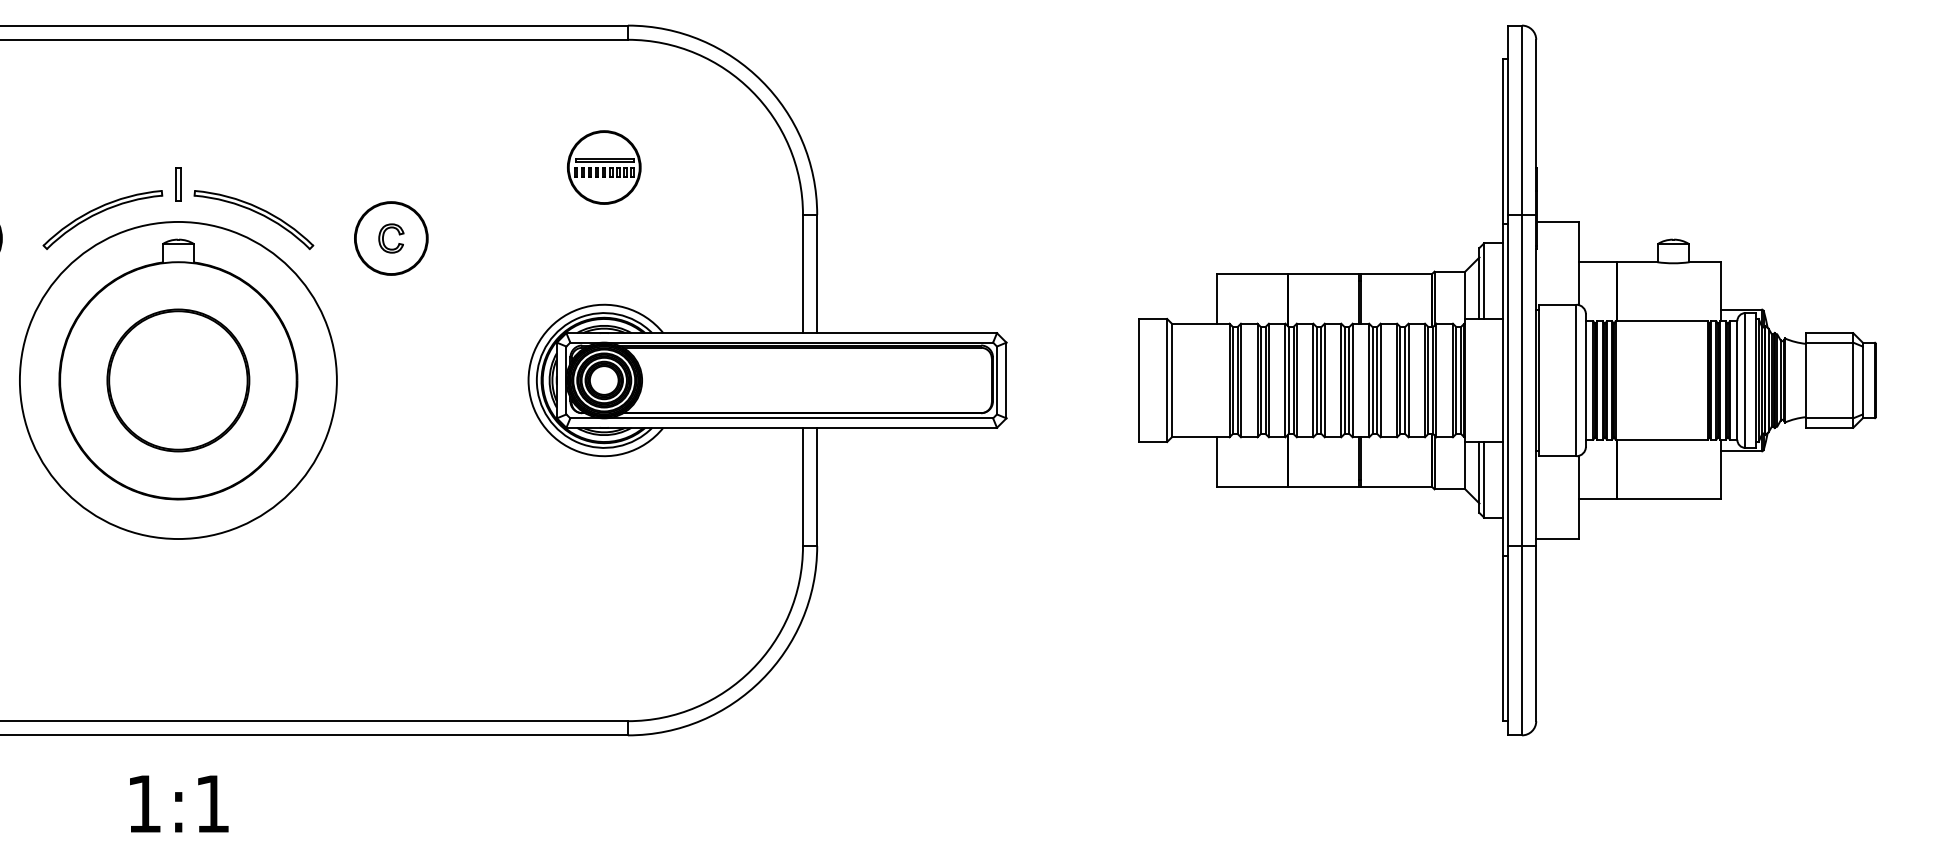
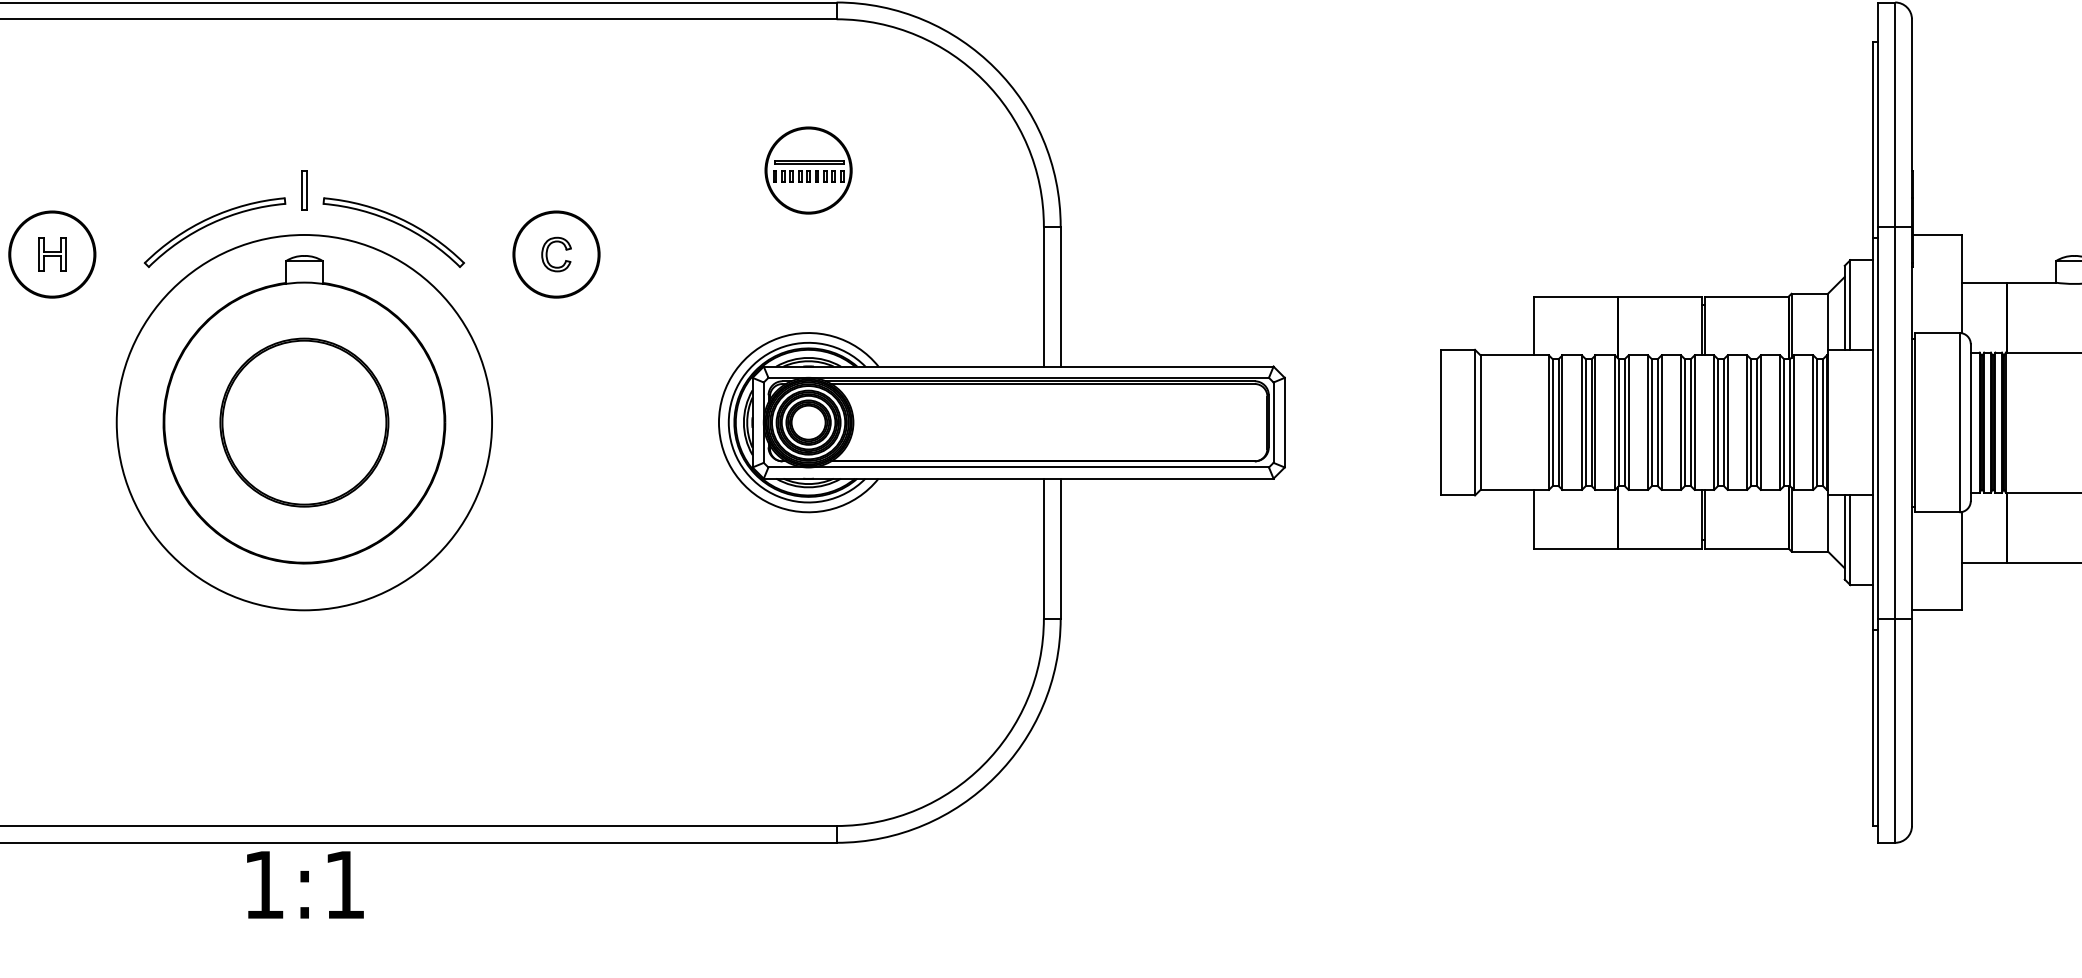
text: (179, 803) -> (305, 884), moved

